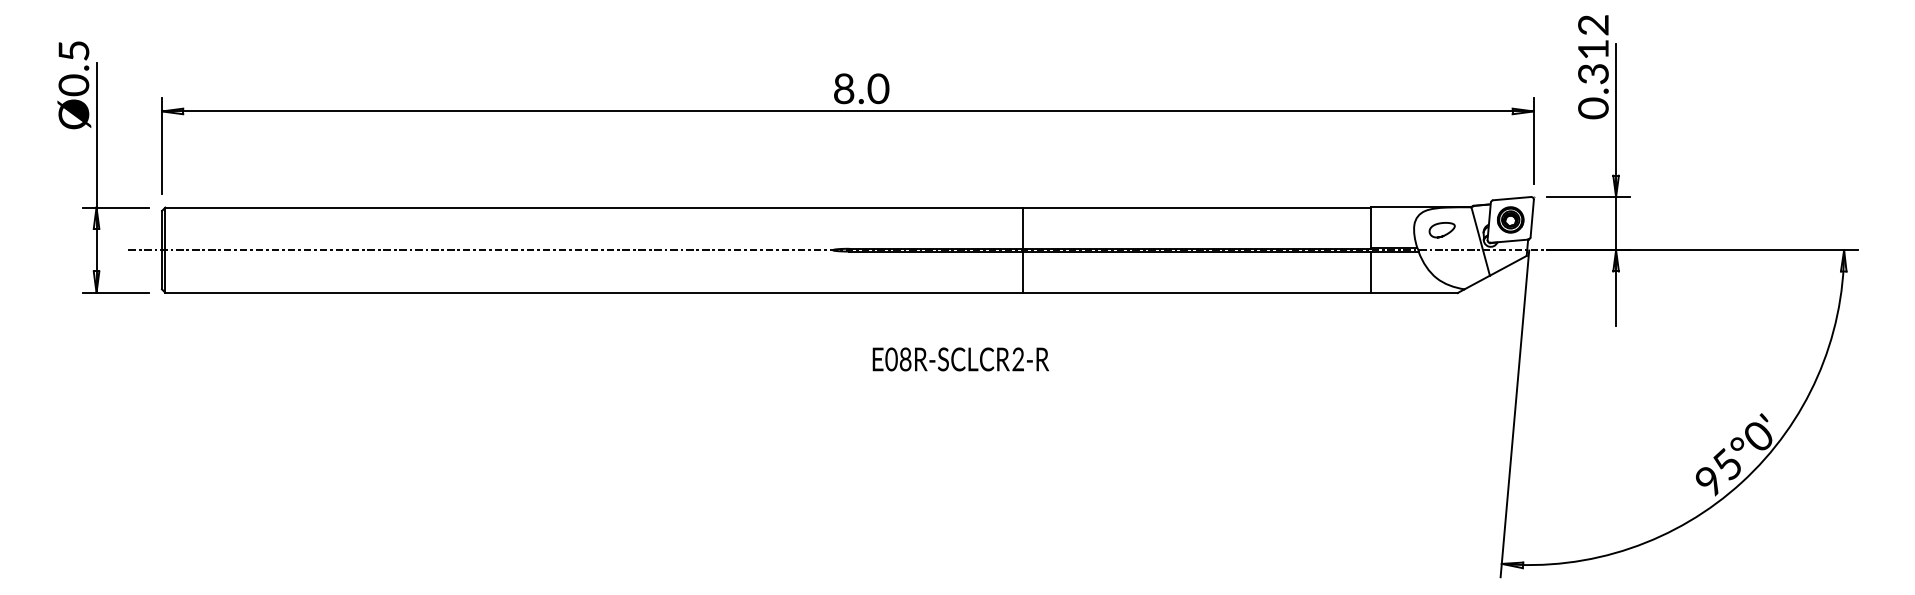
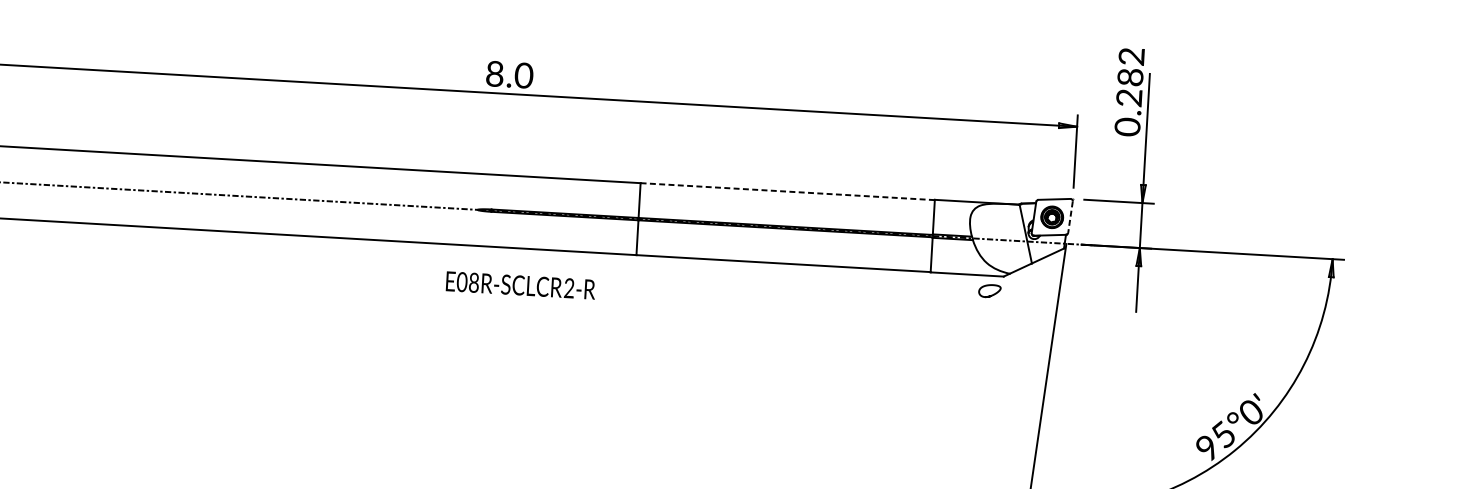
text: (1593, 61) -> (1129, 87), 0.312 -> 0.282
line: (1197, 207) -> (788, 191), solid -> dashed
line: (1532, 218) -> (1070, 217), solid -> dashed
curve: (1444, 234) -> (991, 294), moved
text: (960, 359) -> (520, 285), moved

